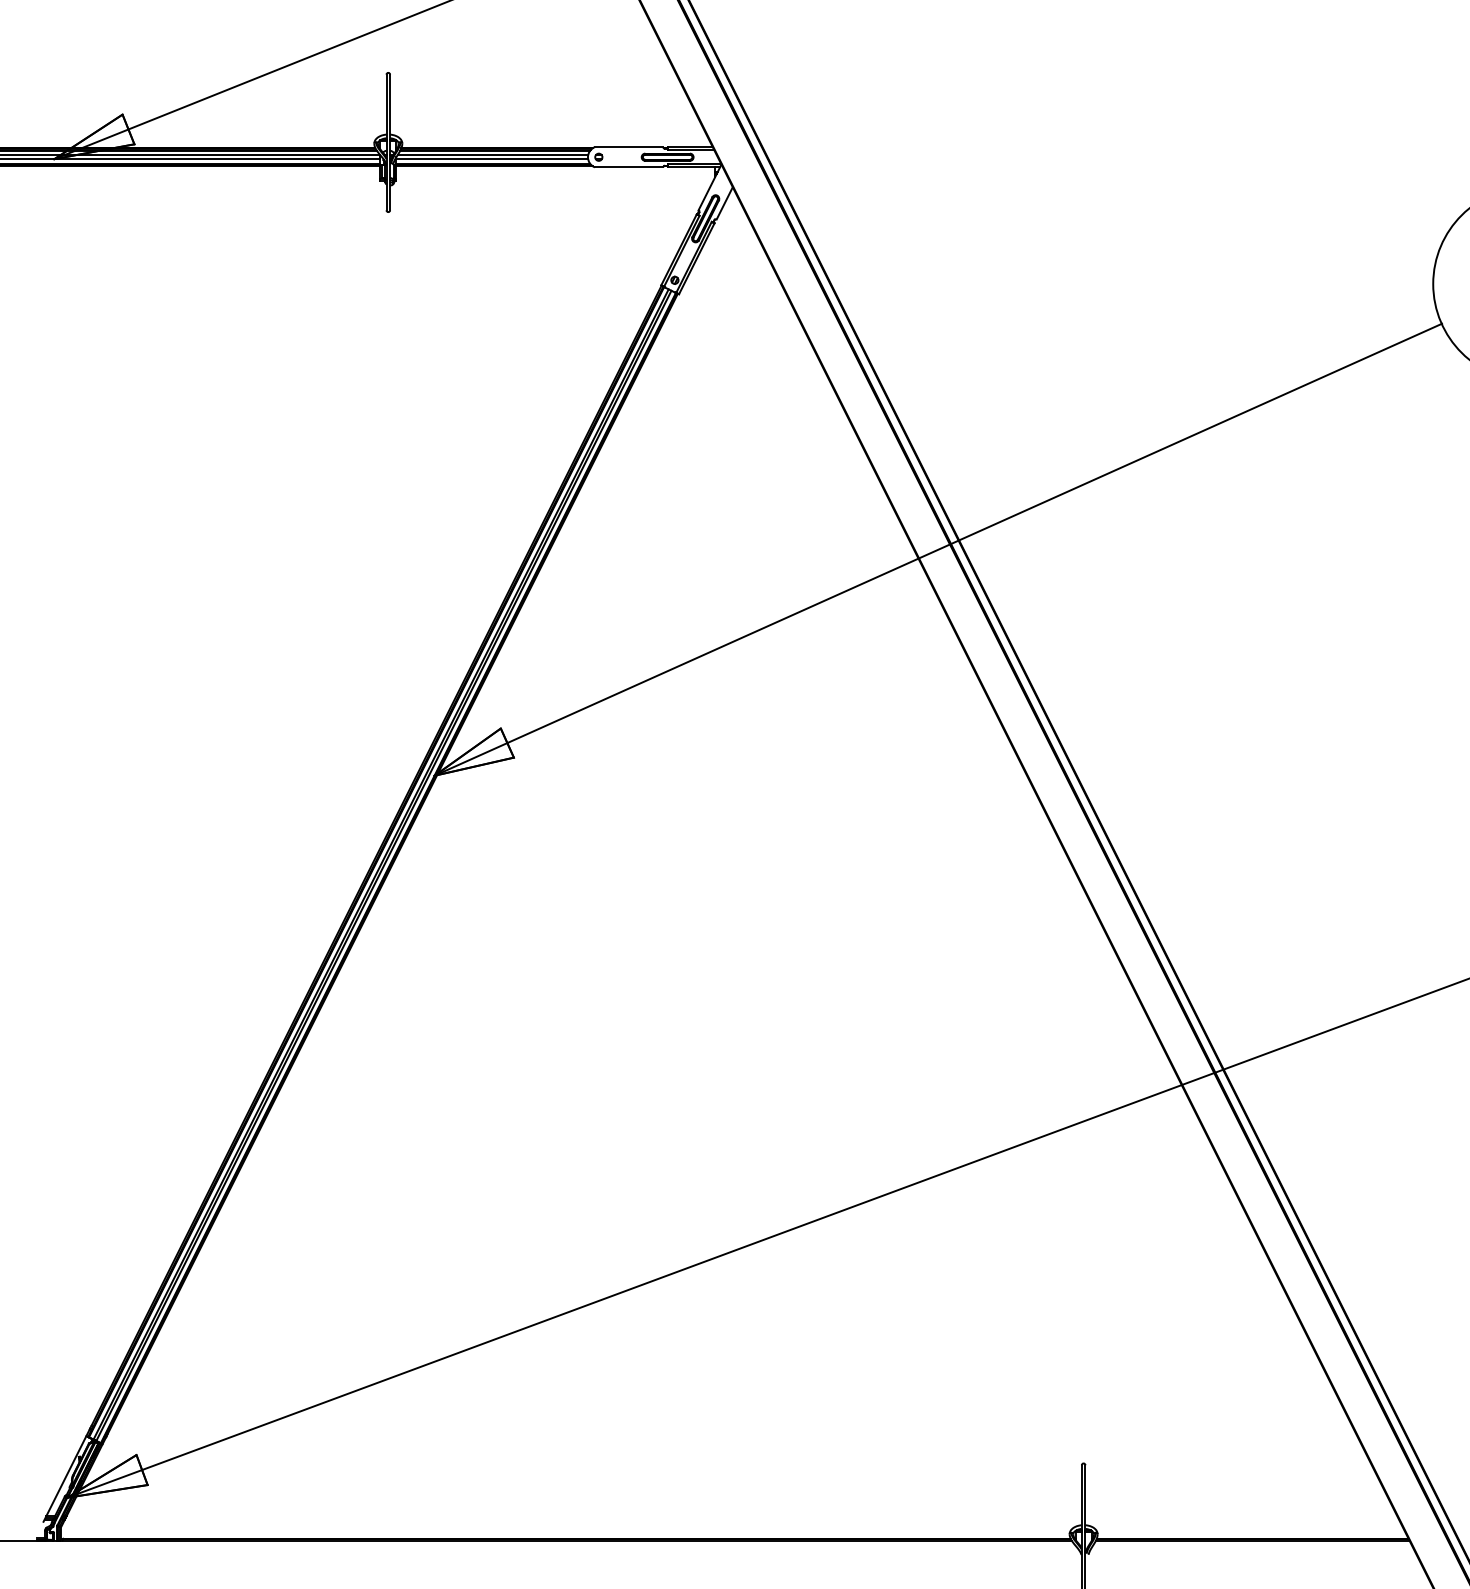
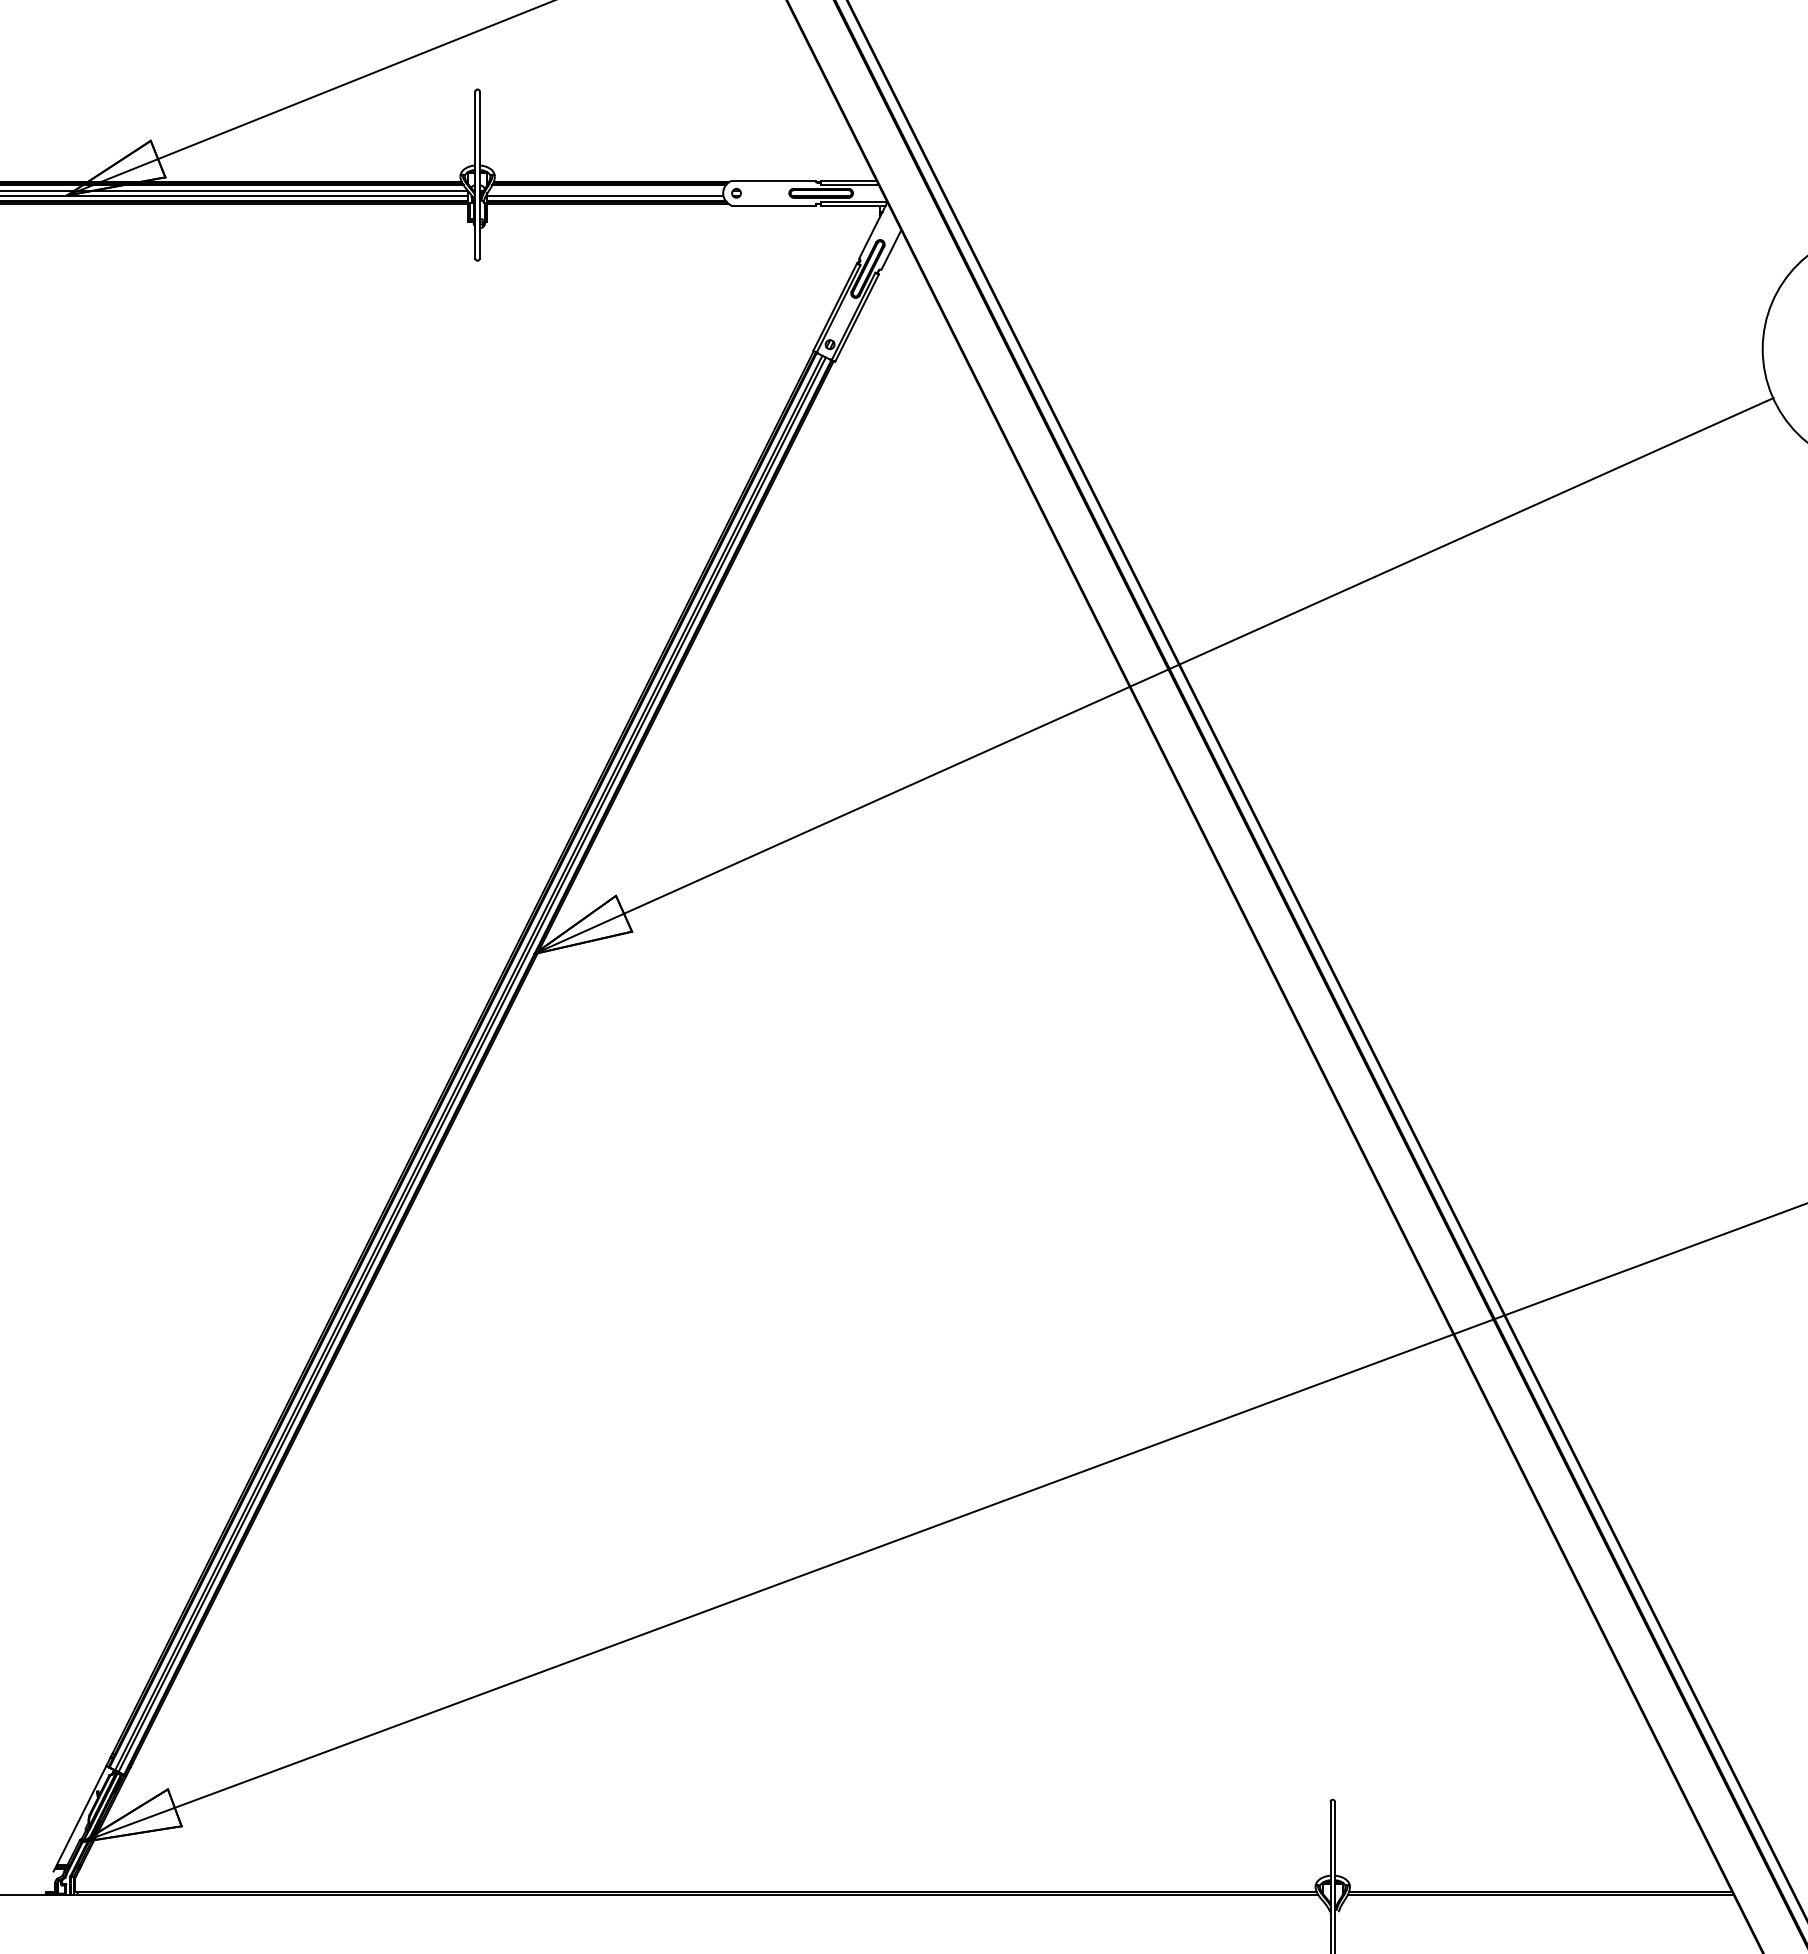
line: (492, 154) -> (605, 190), removed

